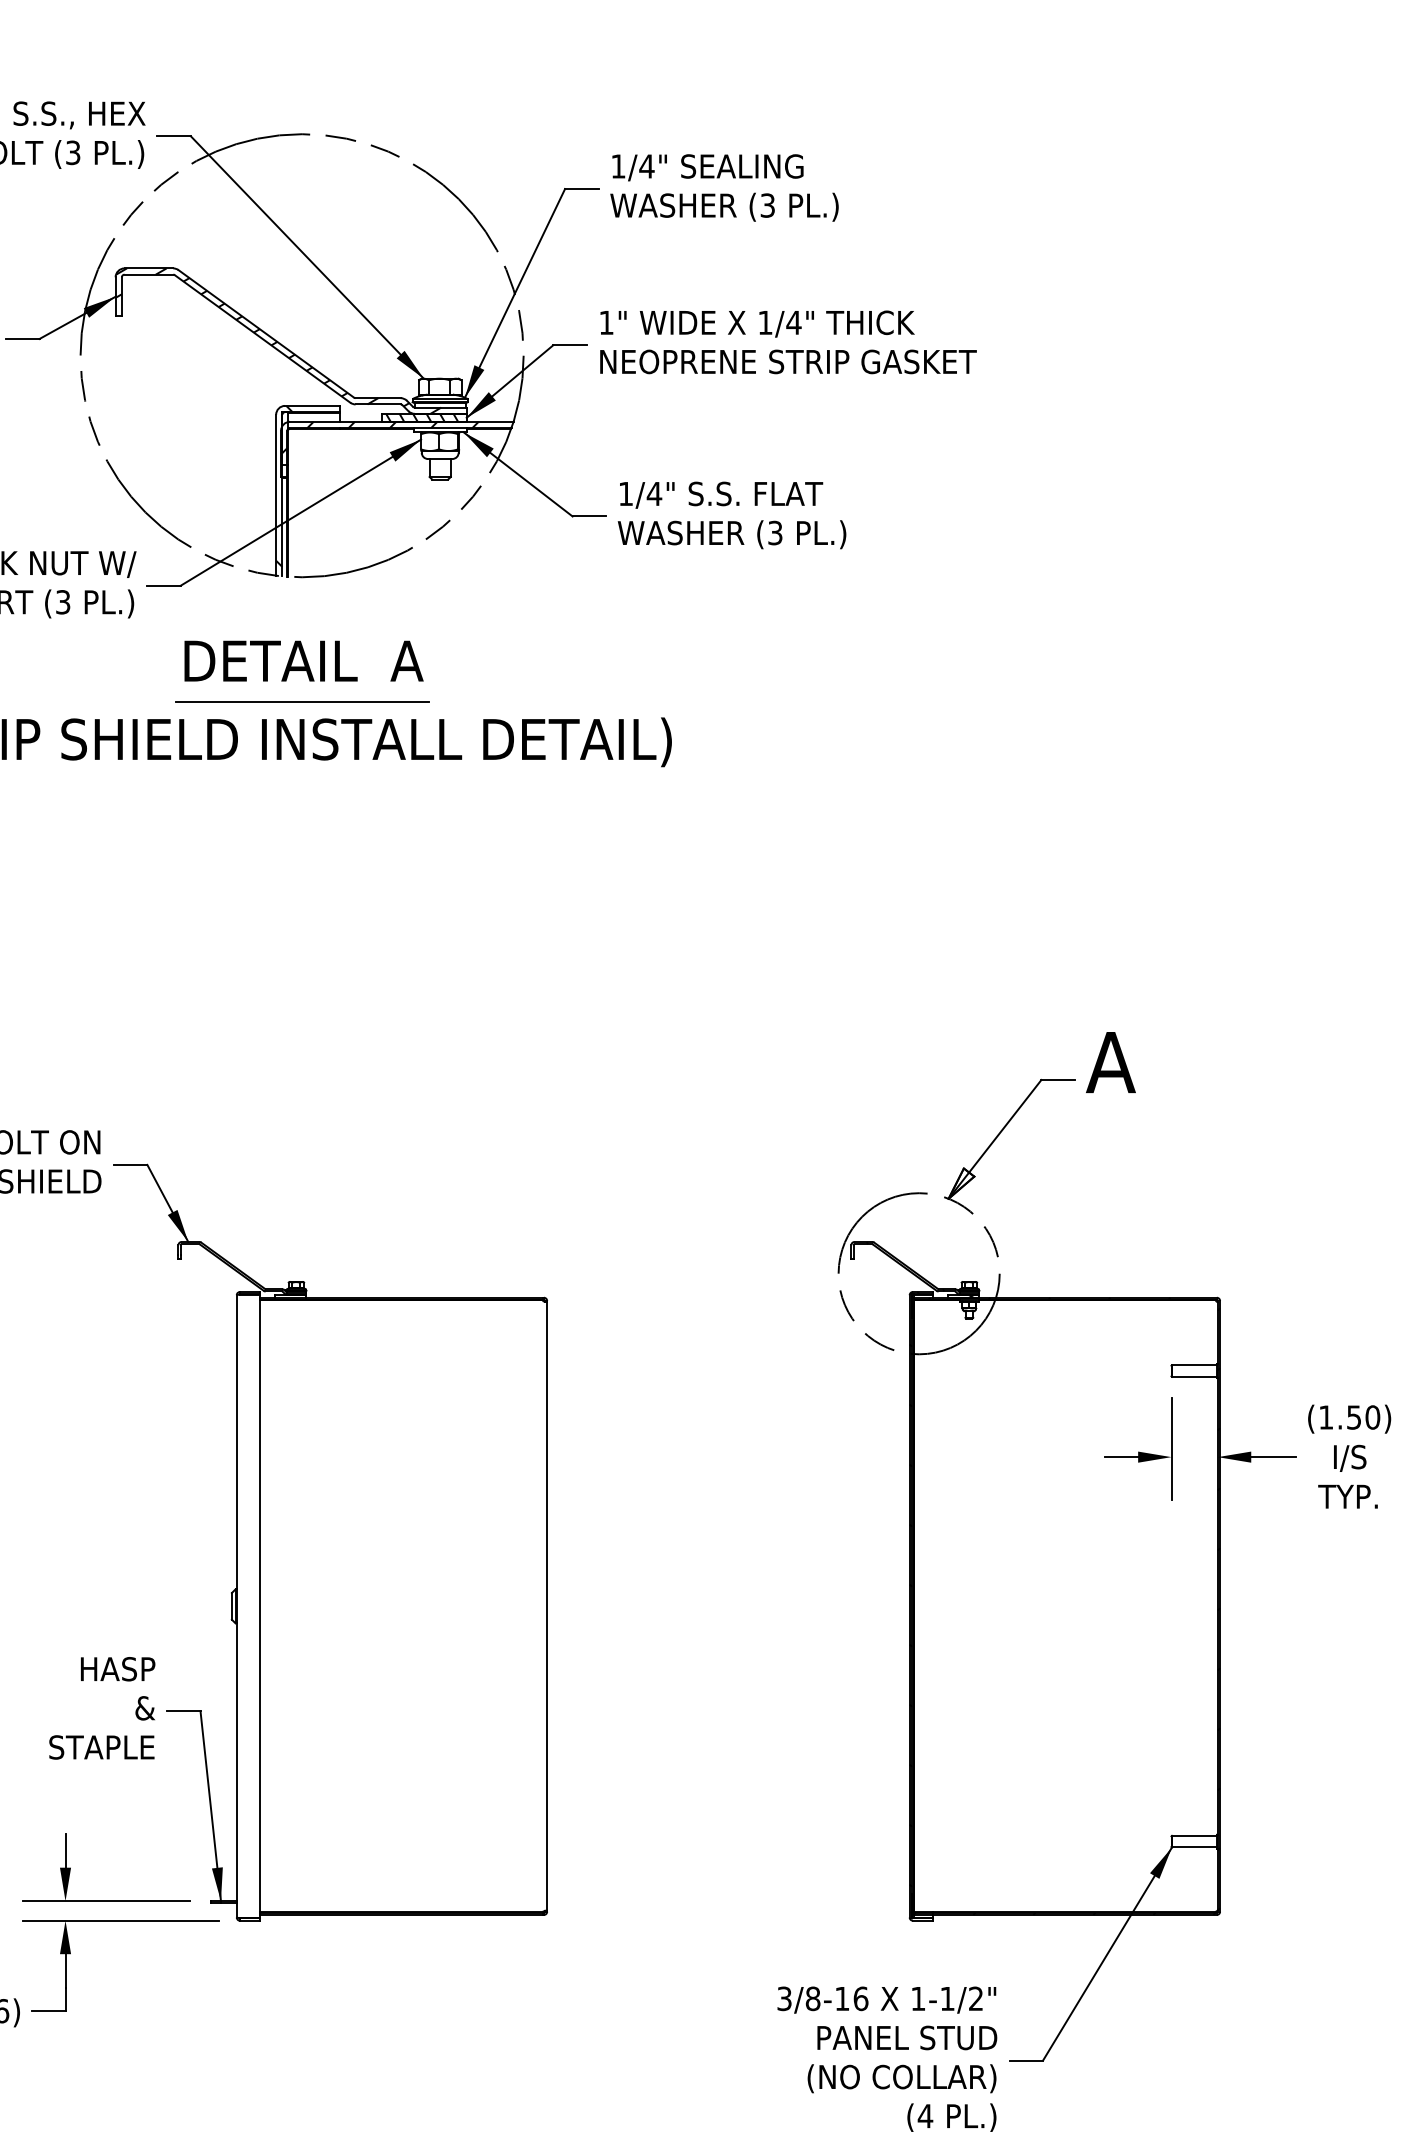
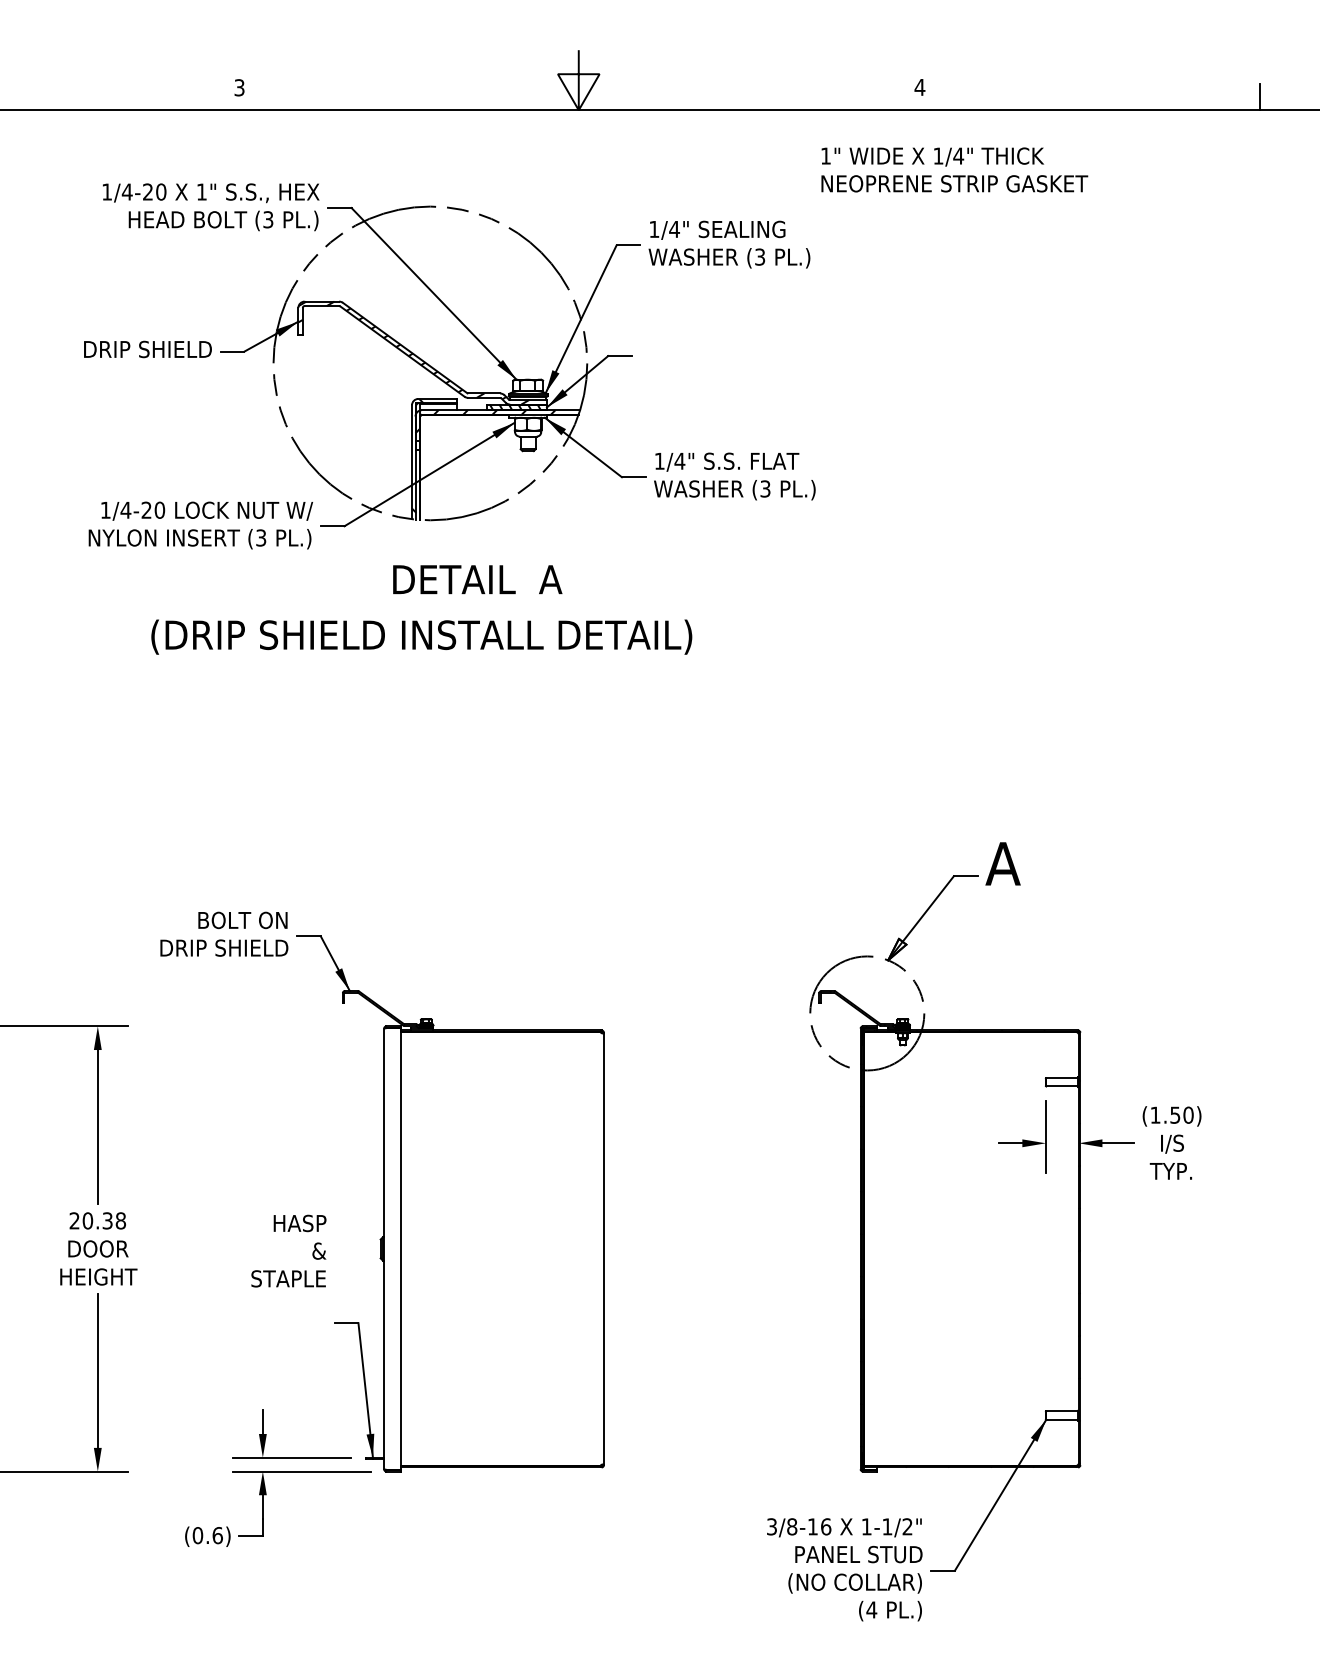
text: (788, 341) -> (954, 169), moved
text: (303, 660) -> (477, 579), moved
line: (302, 701) -> (430, 608), removed
text: (101, 1707) -> (288, 1250), moved

